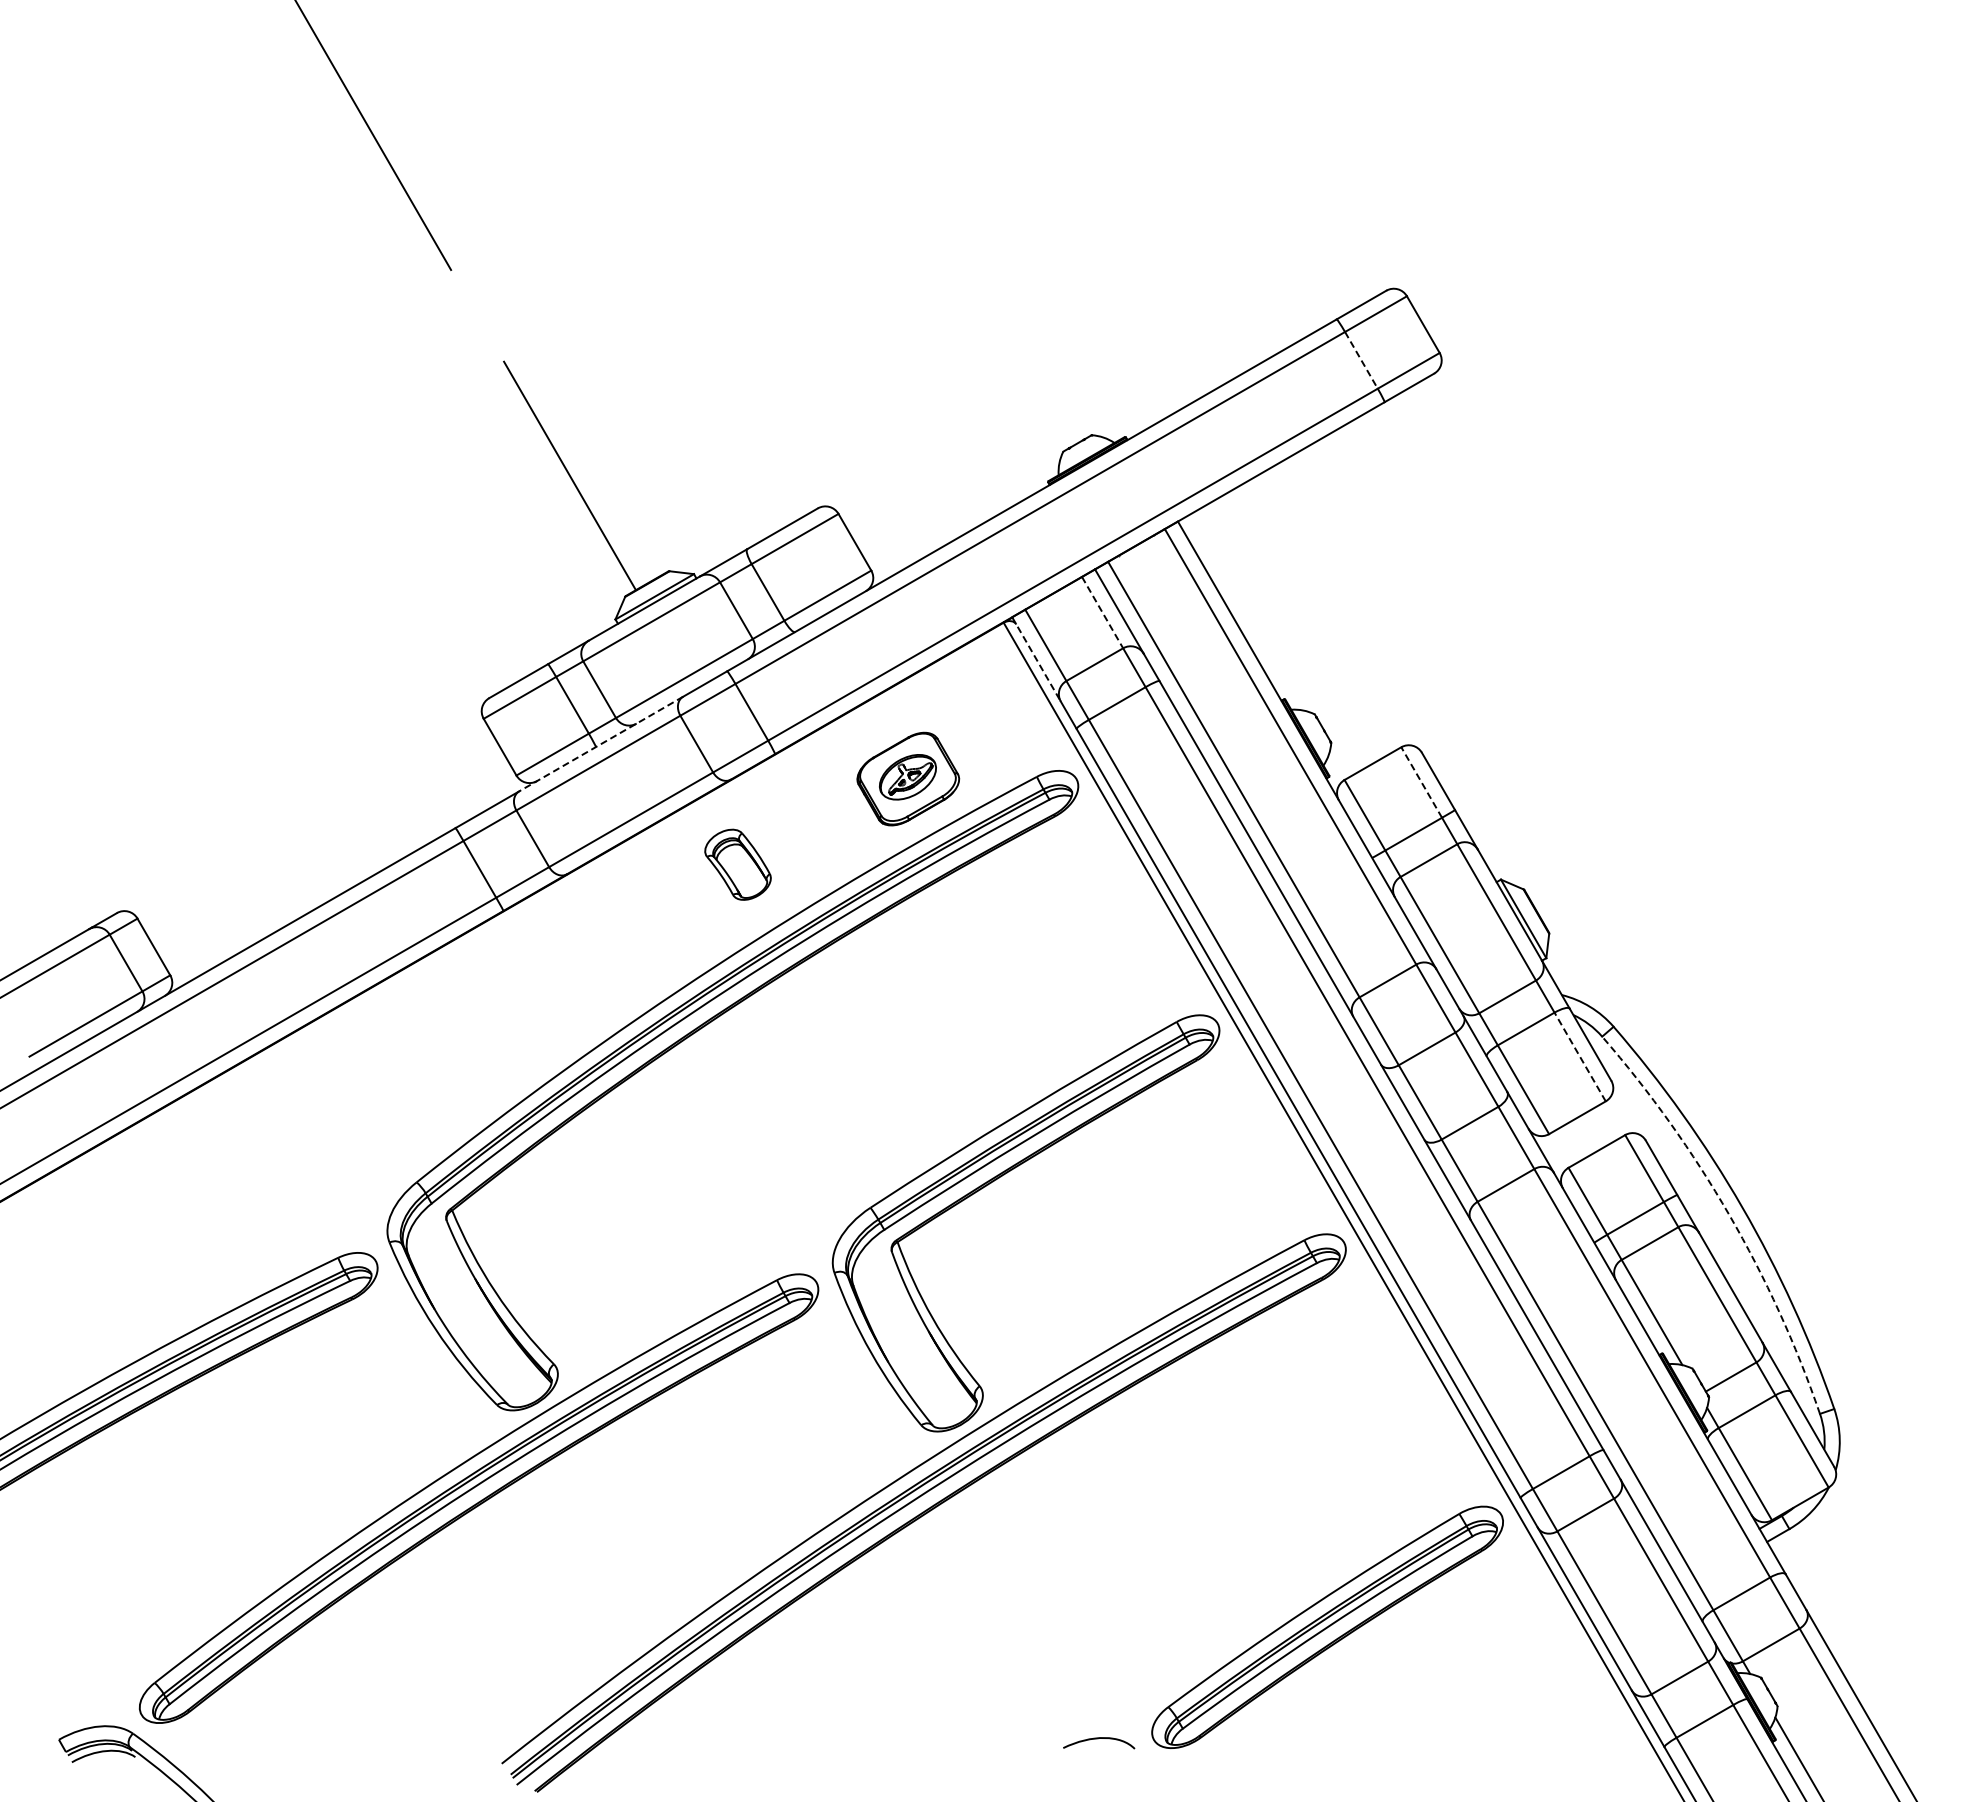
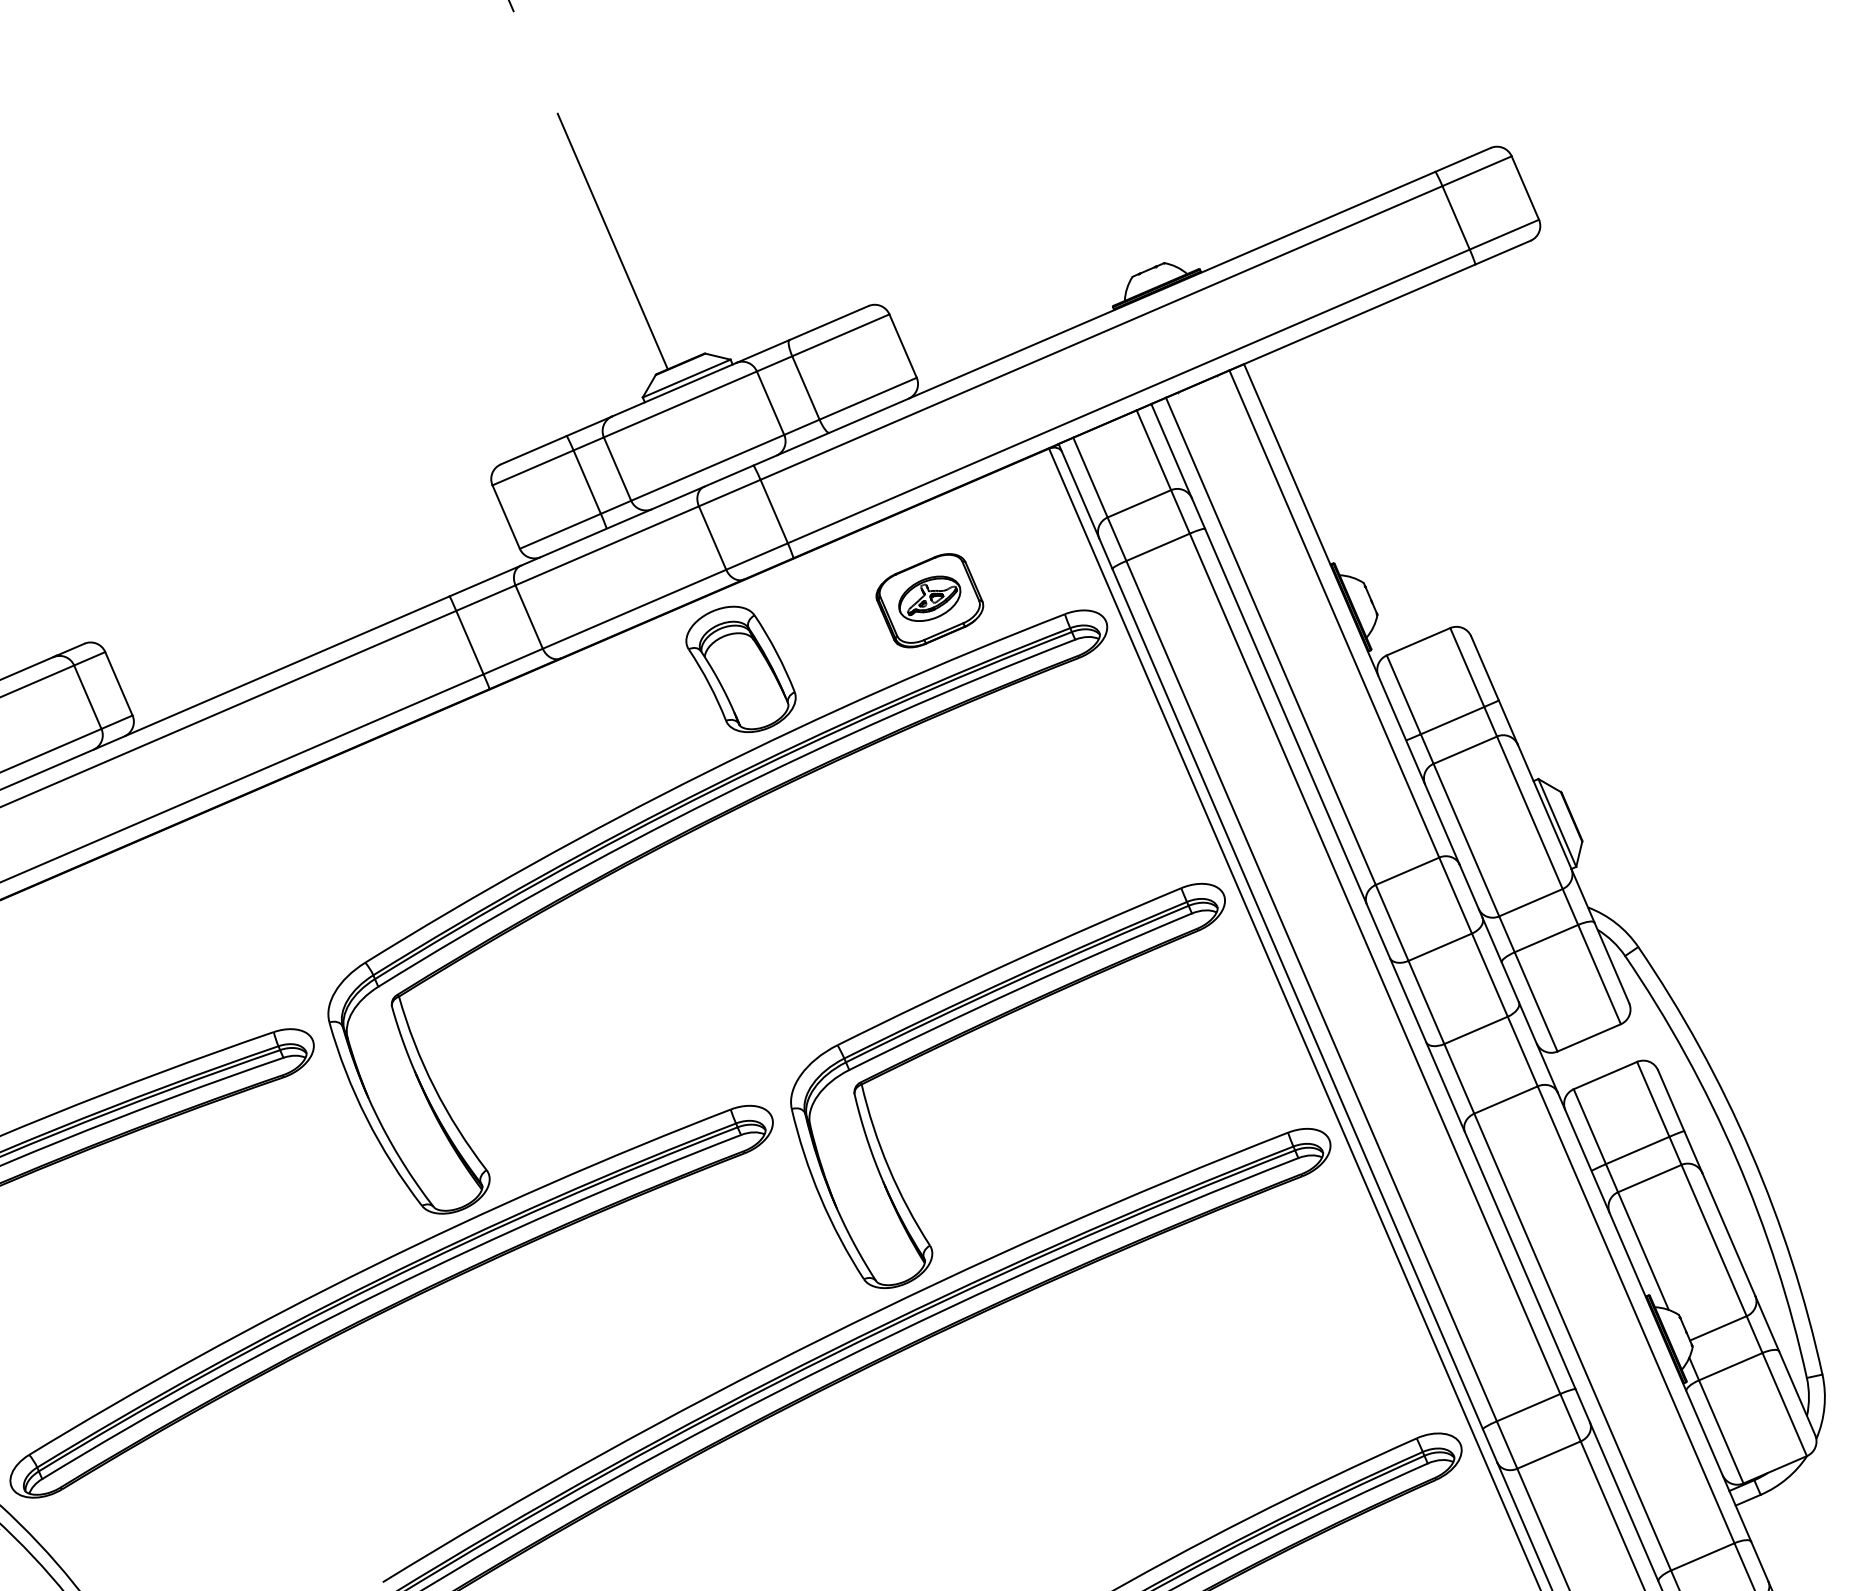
line: (1361, 360) -> (1456, 218), dashed -> solid
line: (1102, 613) -> (1153, 451), dashed -> solid
line: (1036, 659) -> (1078, 491), dashed -> solid
line: (601, 744) -> (612, 526), dashed -> solid
line: (1421, 782) -> (1467, 667), dashed -> solid
part: (737, 864) -> (740, 669), size x1.67
line: (1579, 1056) -> (1598, 973), dashed -> solid
arc: (1729, 1214) -> (1736, 1157), dashed -> solid

